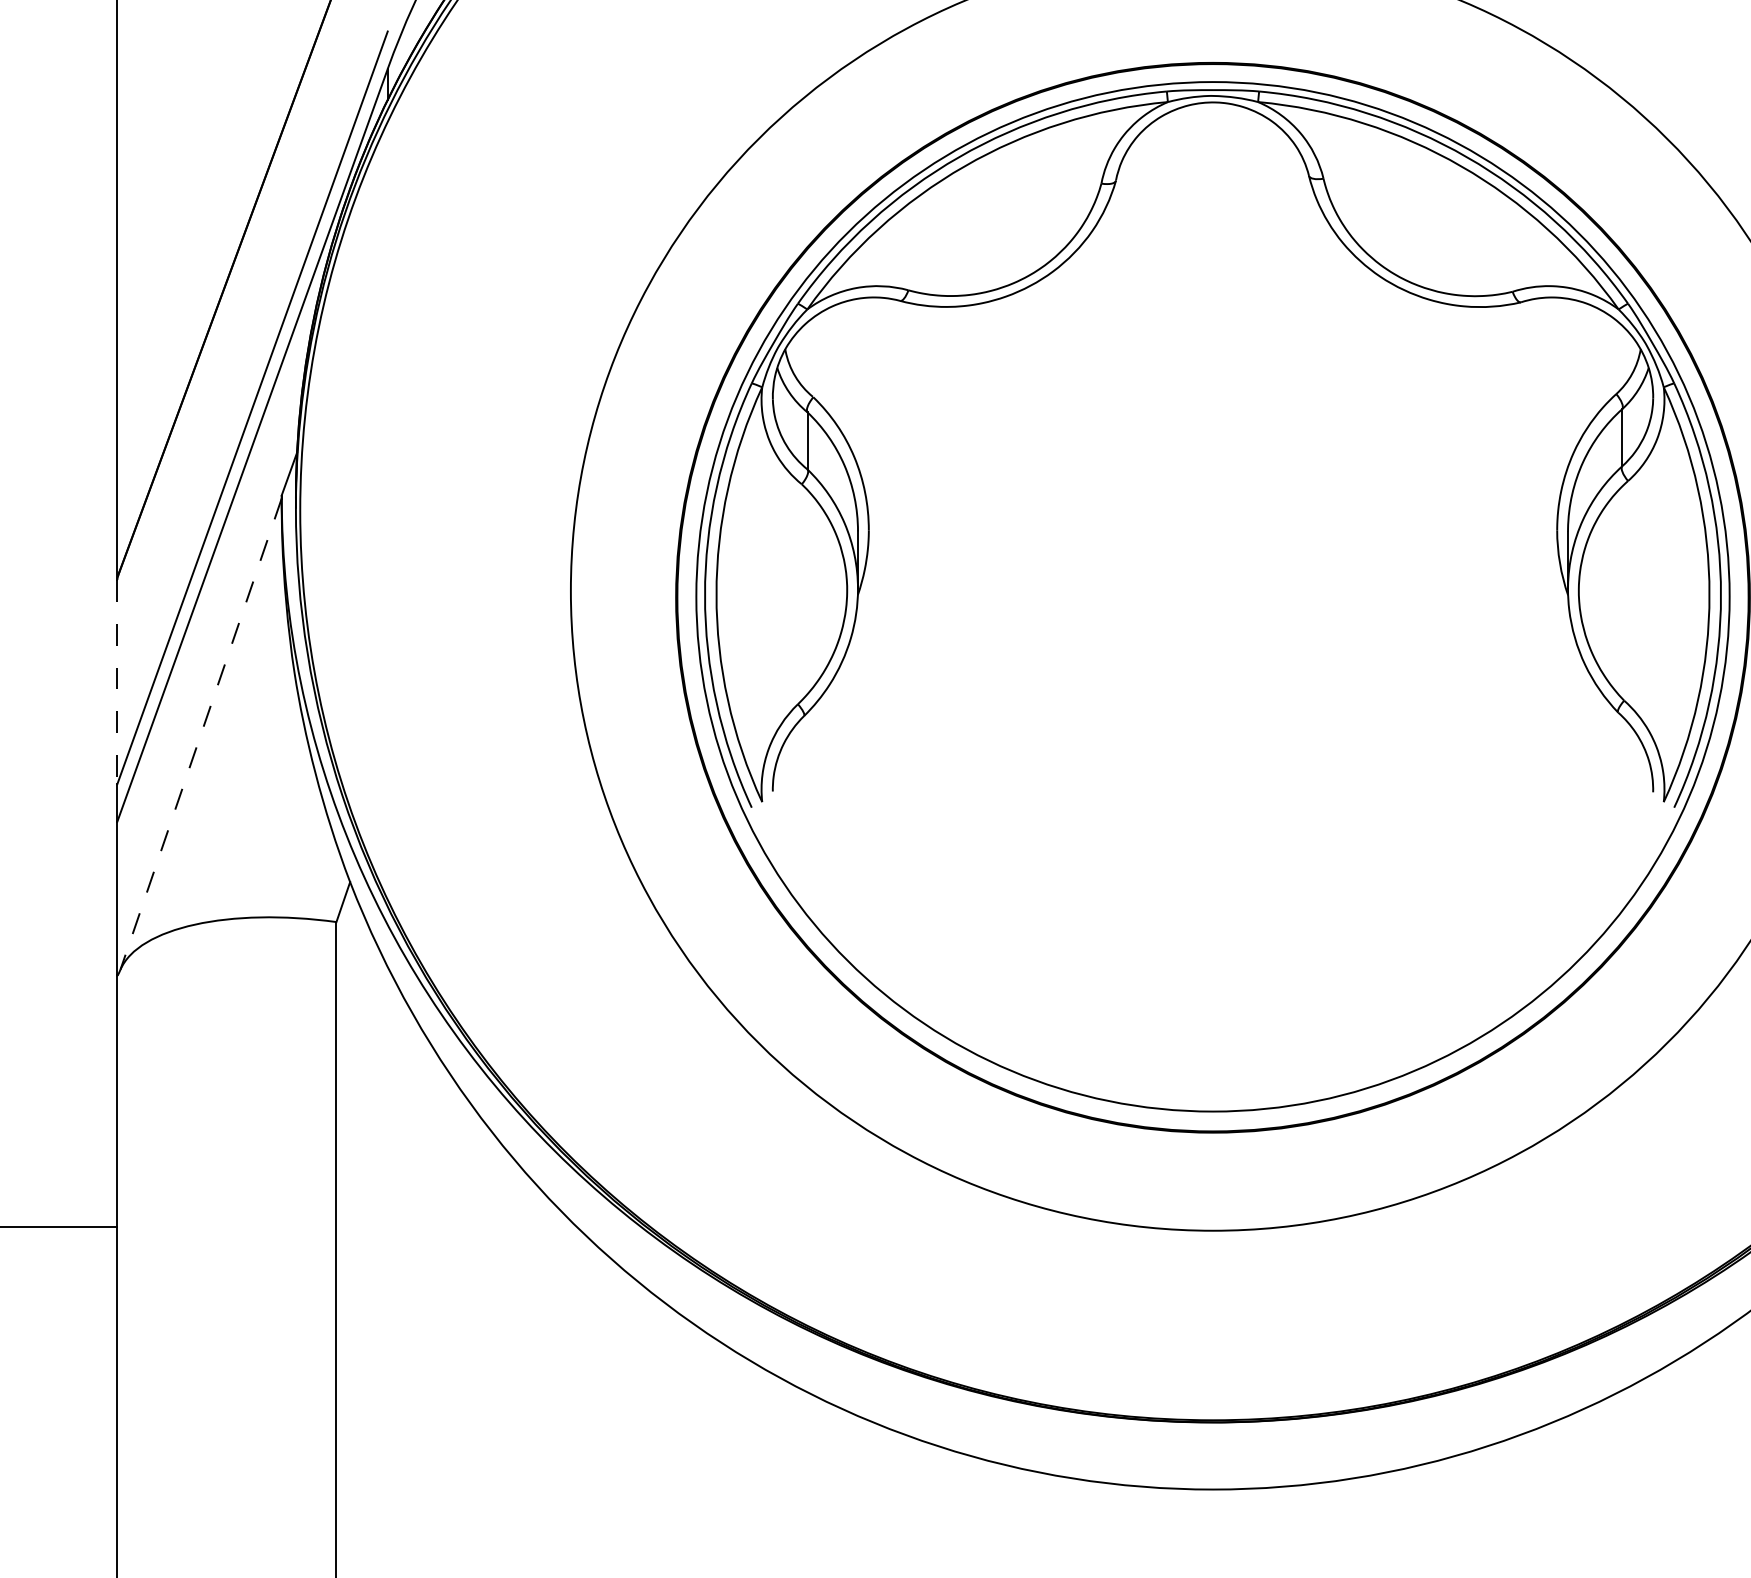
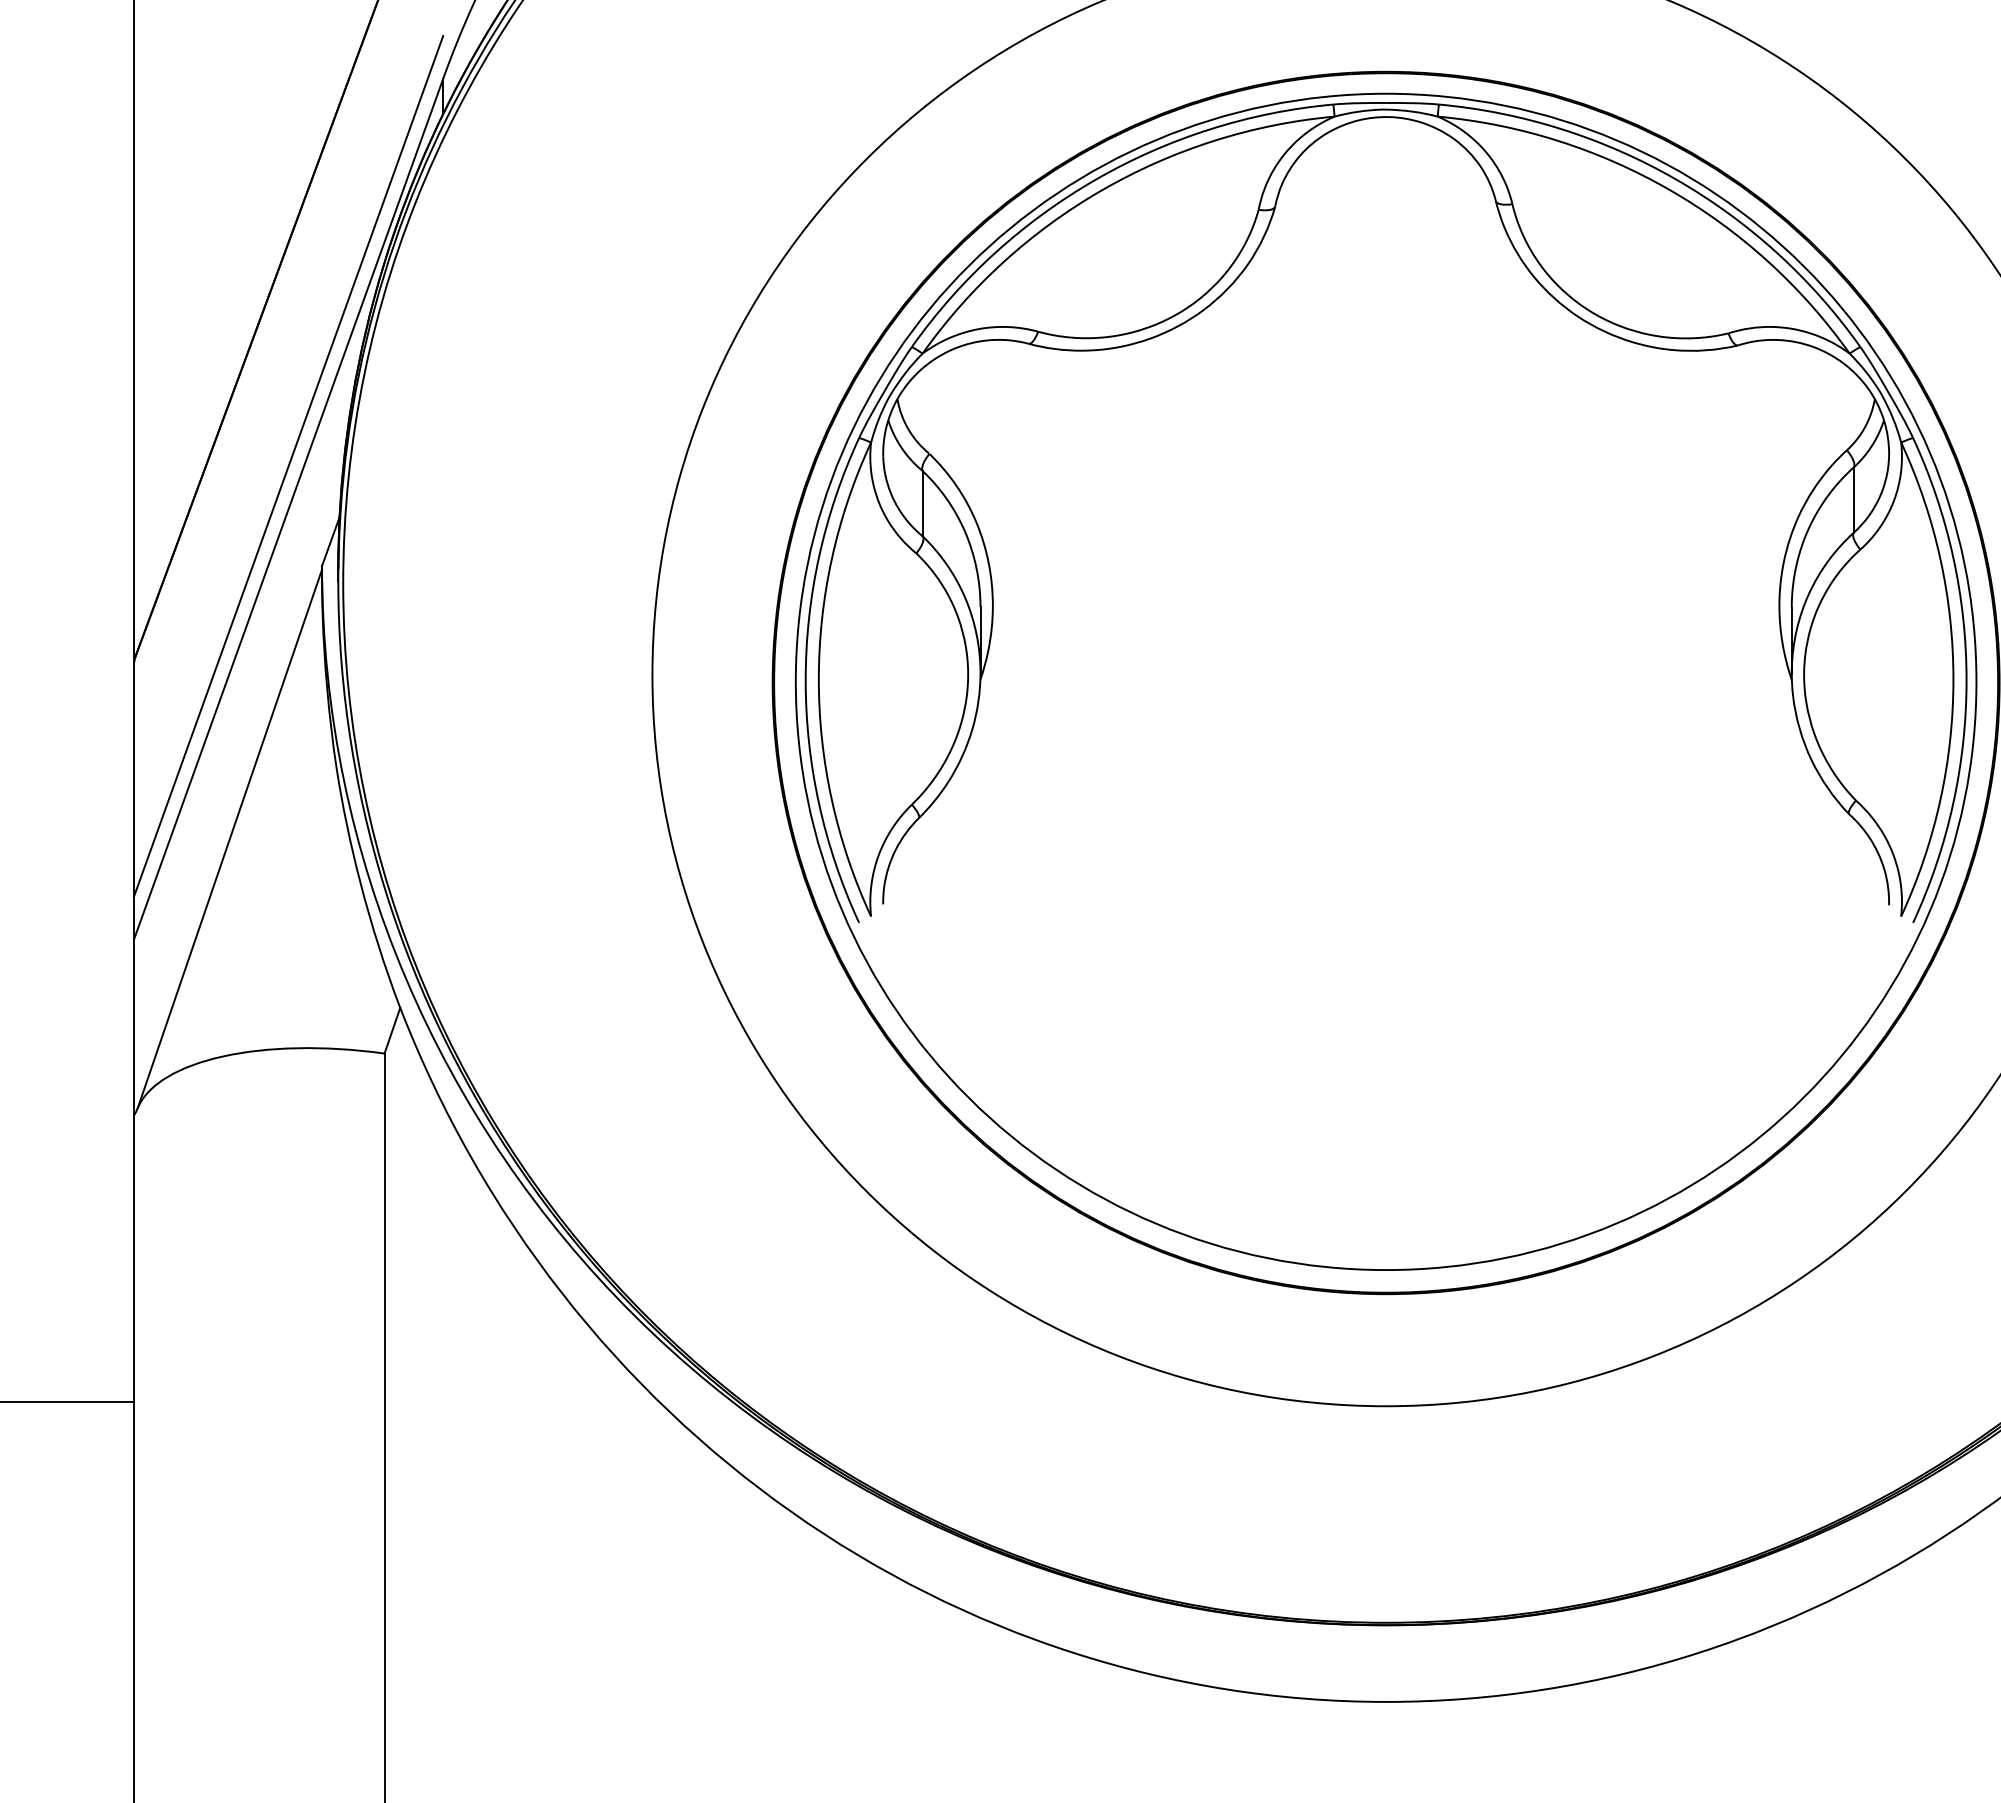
line: (117, 682) -> (134, 779), dashed -> solid
line: (200, 734) -> (229, 839), dashed -> solid

